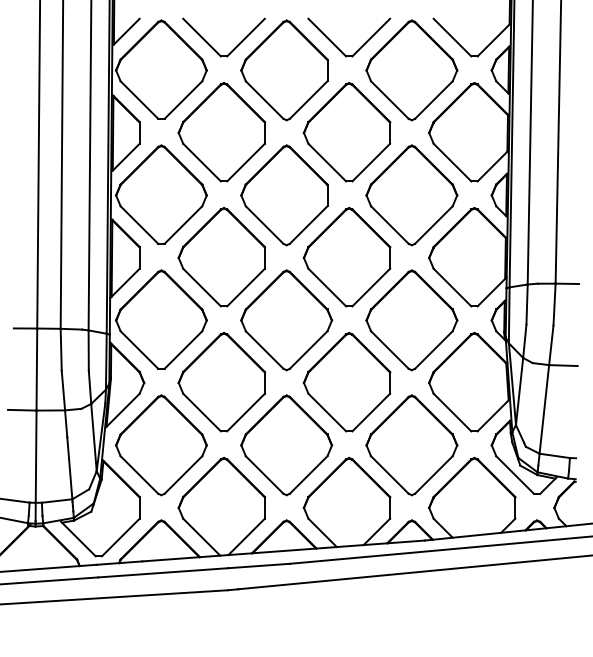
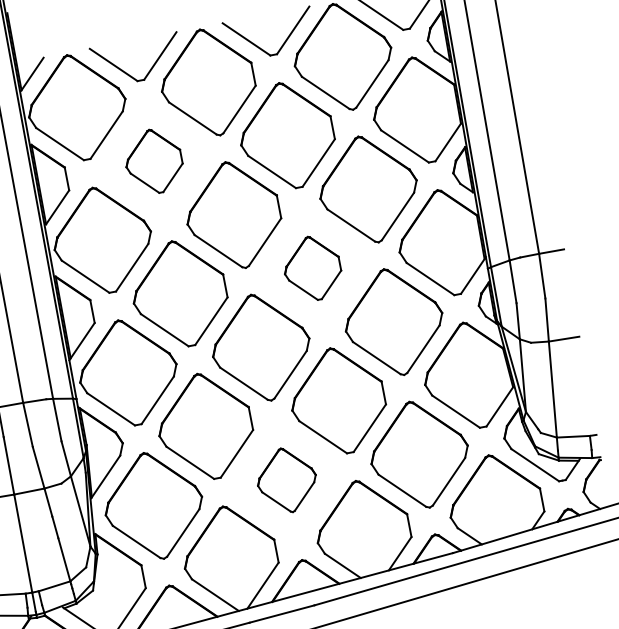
part: (221, 132) -> (153, 161), size x0.6
part: (346, 257) -> (311, 268), size x0.6
part: (286, 445) -> (286, 480), size x0.6

